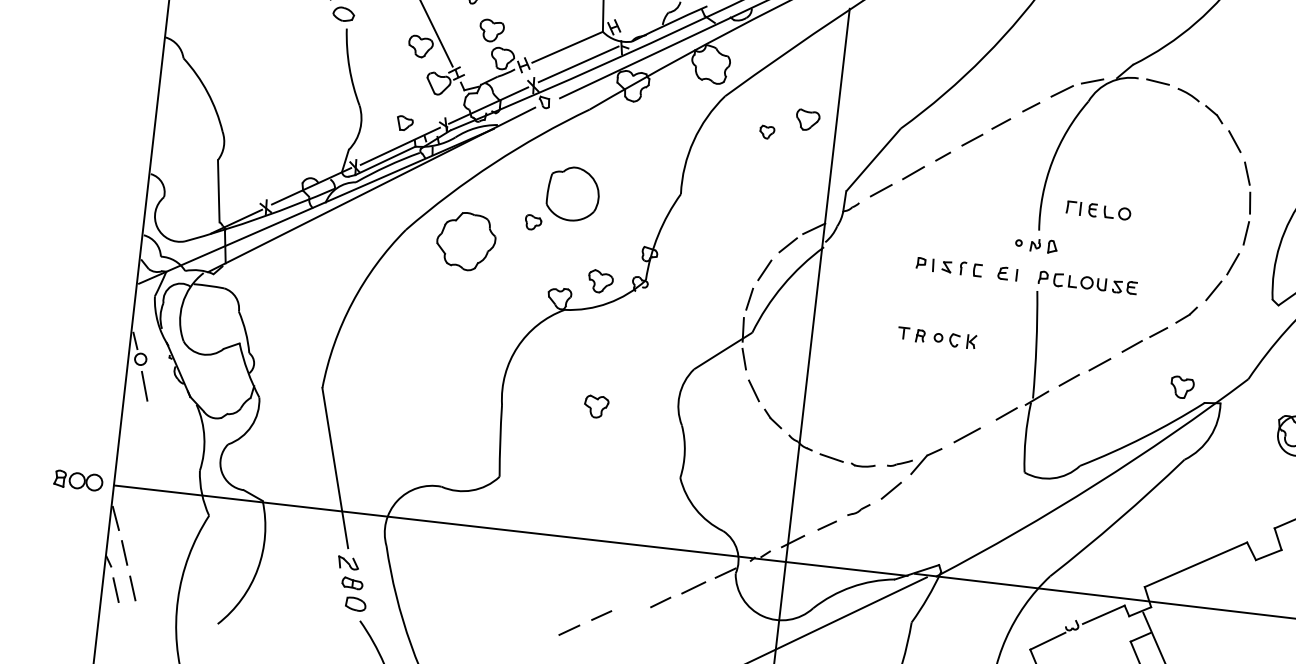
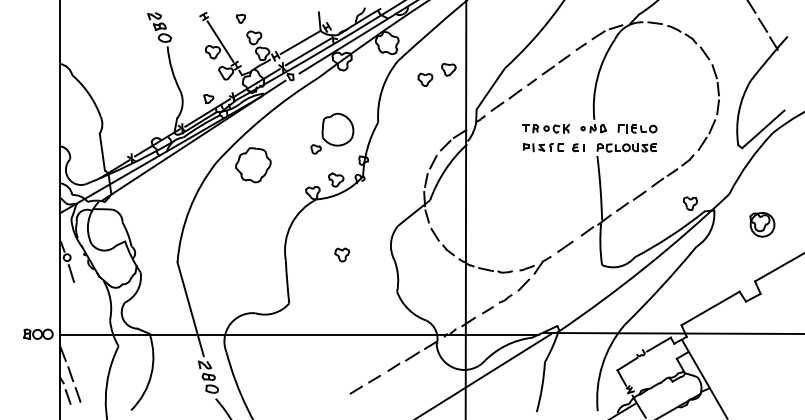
part: (767, 132) -> (425, 79), size x1.67
part: (563, 199) -> (332, 133), moved
part: (1098, 210) -> (637, 128), moved
part: (936, 337) -> (545, 128), moved
line: (580, 623) -> (362, 385), moved

